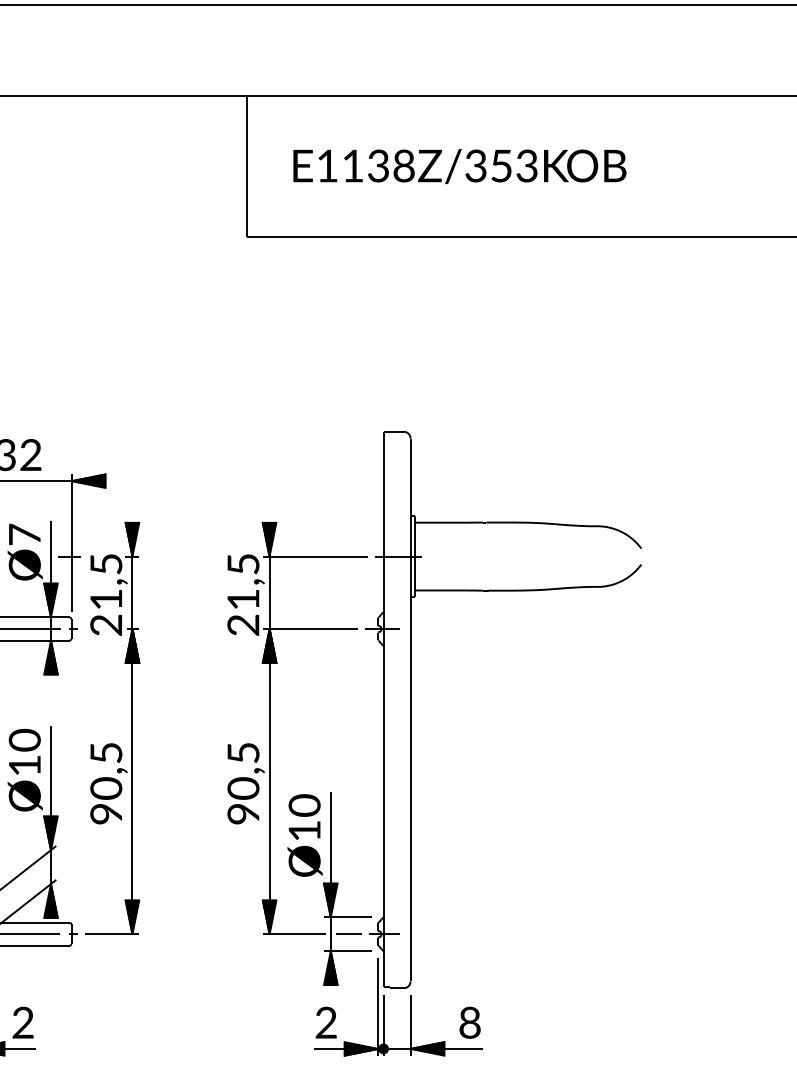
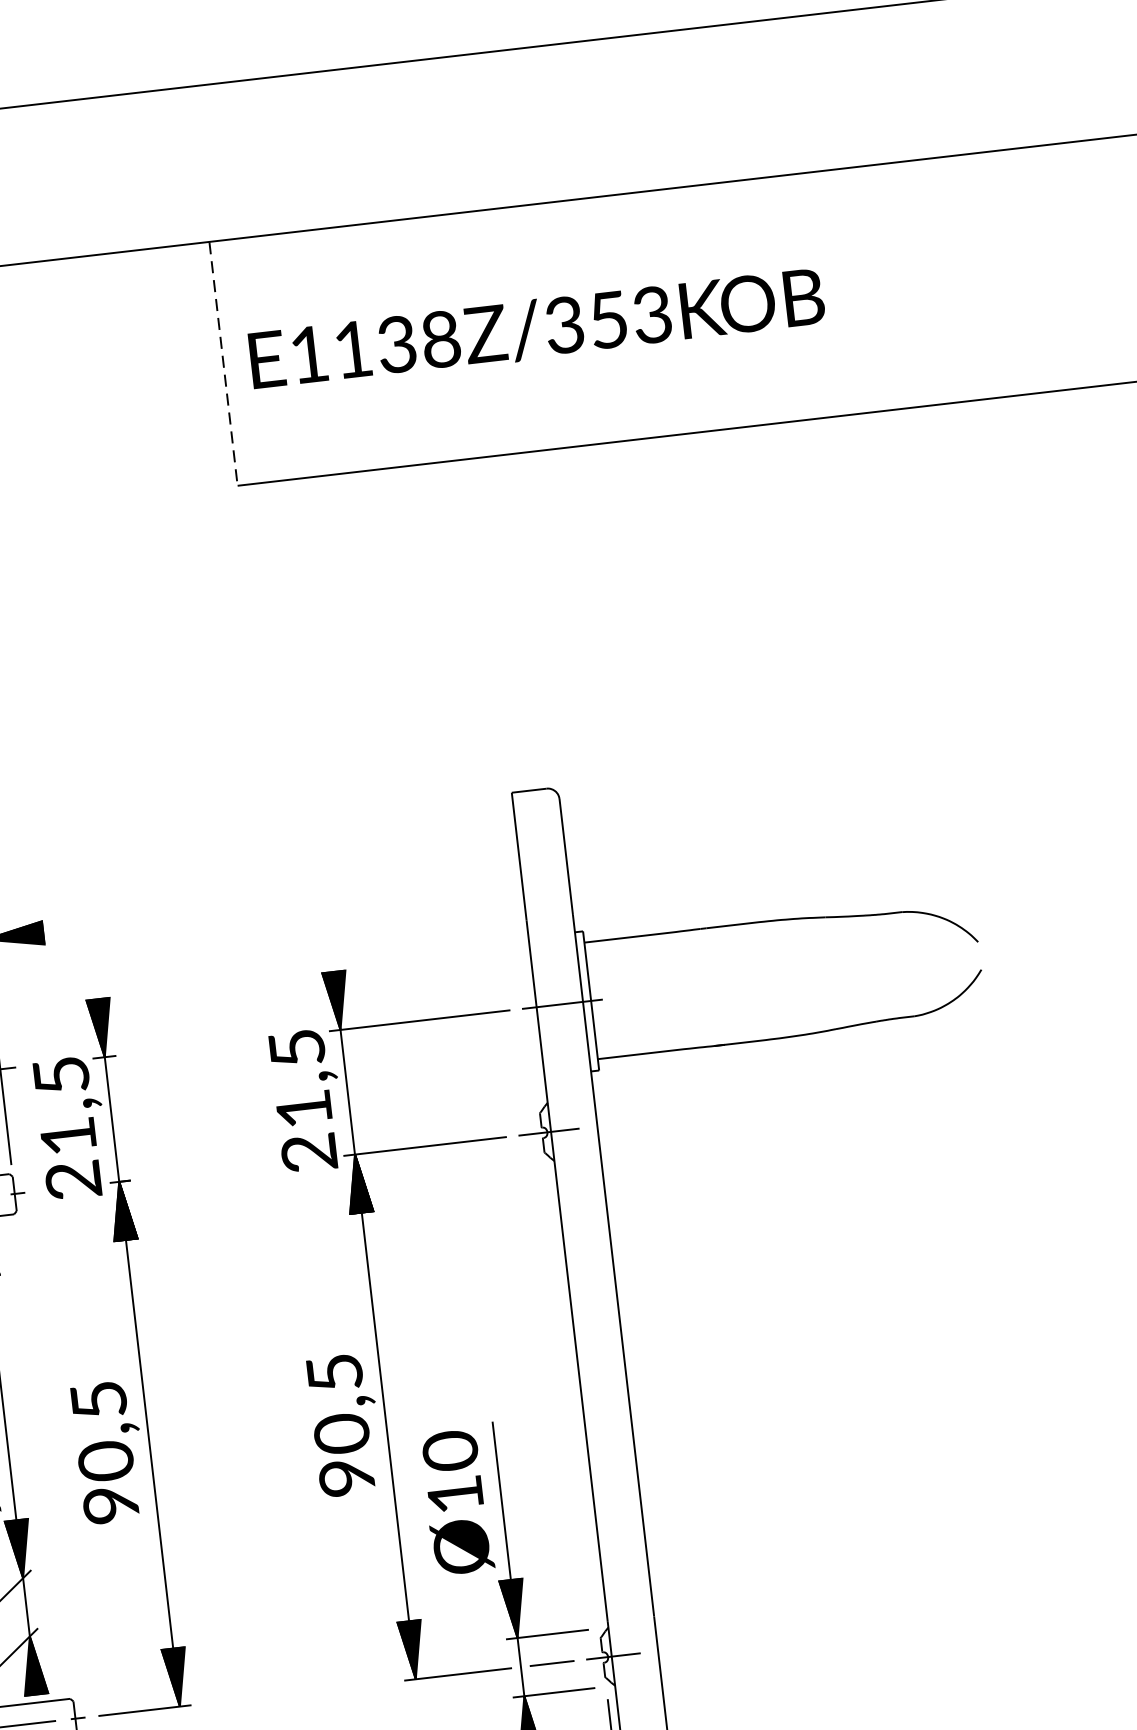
line: (246, 166) -> (223, 363), solid -> dashed
text: (459, 166) -> (536, 329), moved

